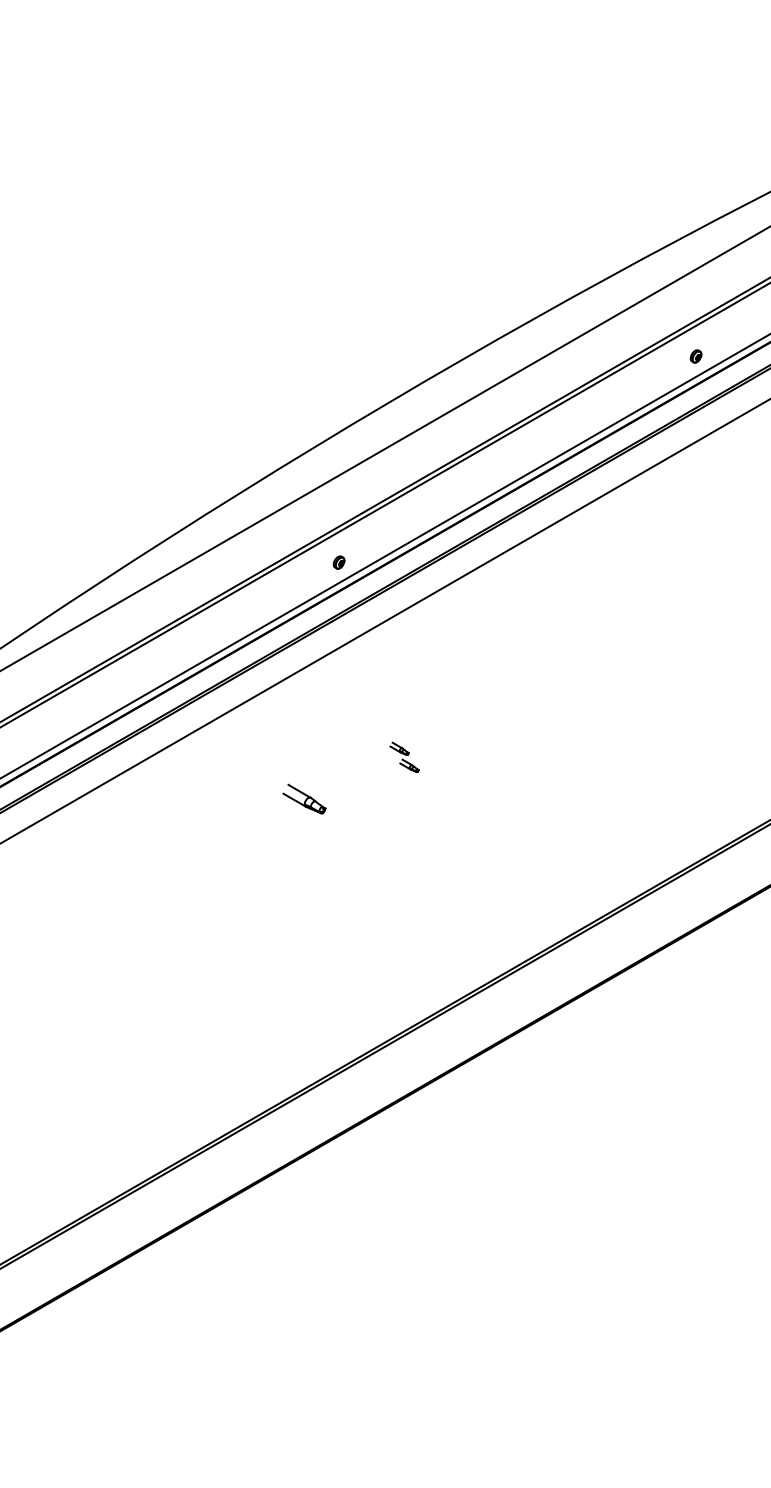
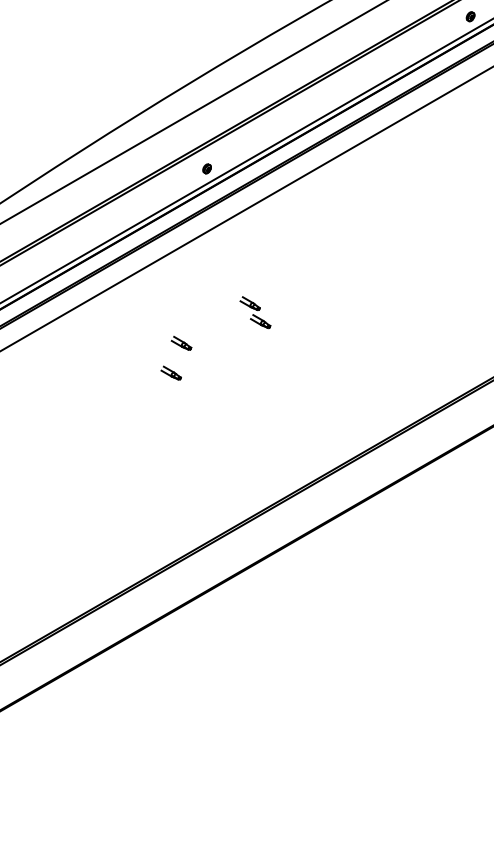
part: (404, 757) -> (255, 312), size x1.43
part: (304, 798) -> (181, 343), size x0.62
part: (290, 839) -> (171, 373), added

